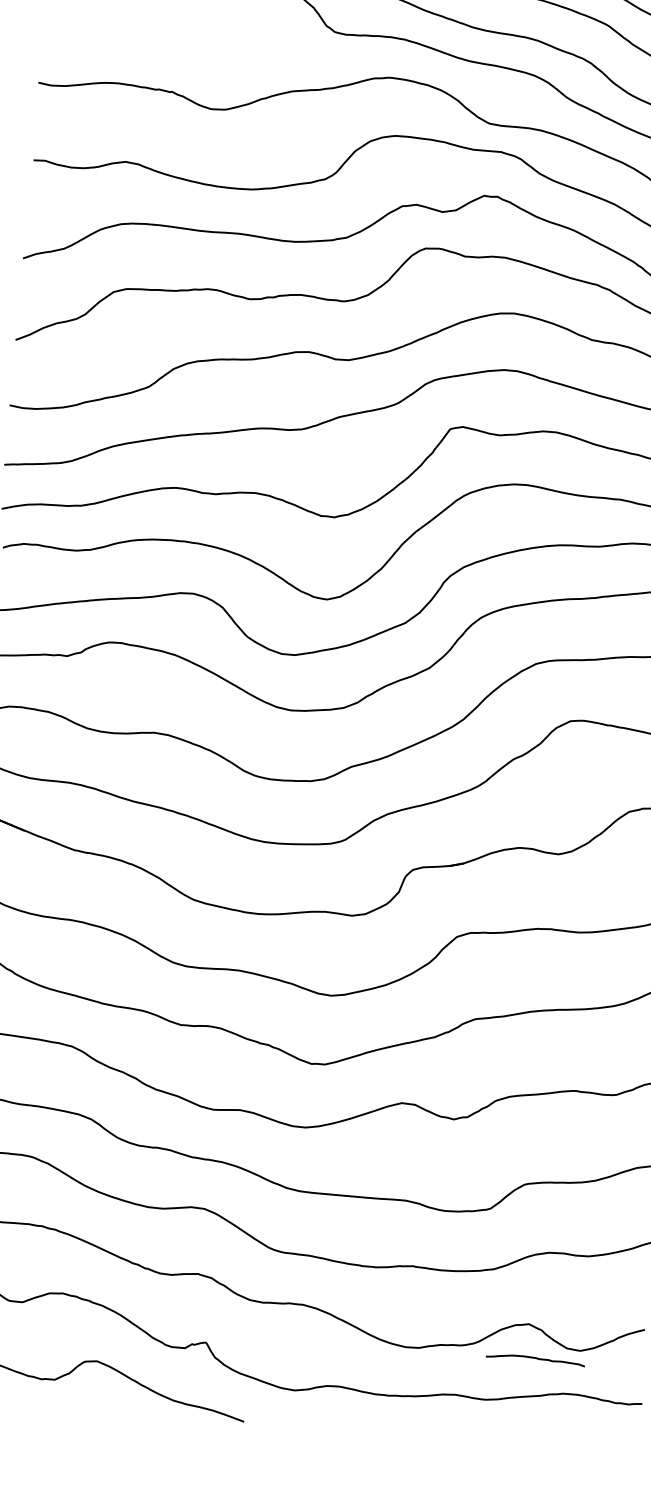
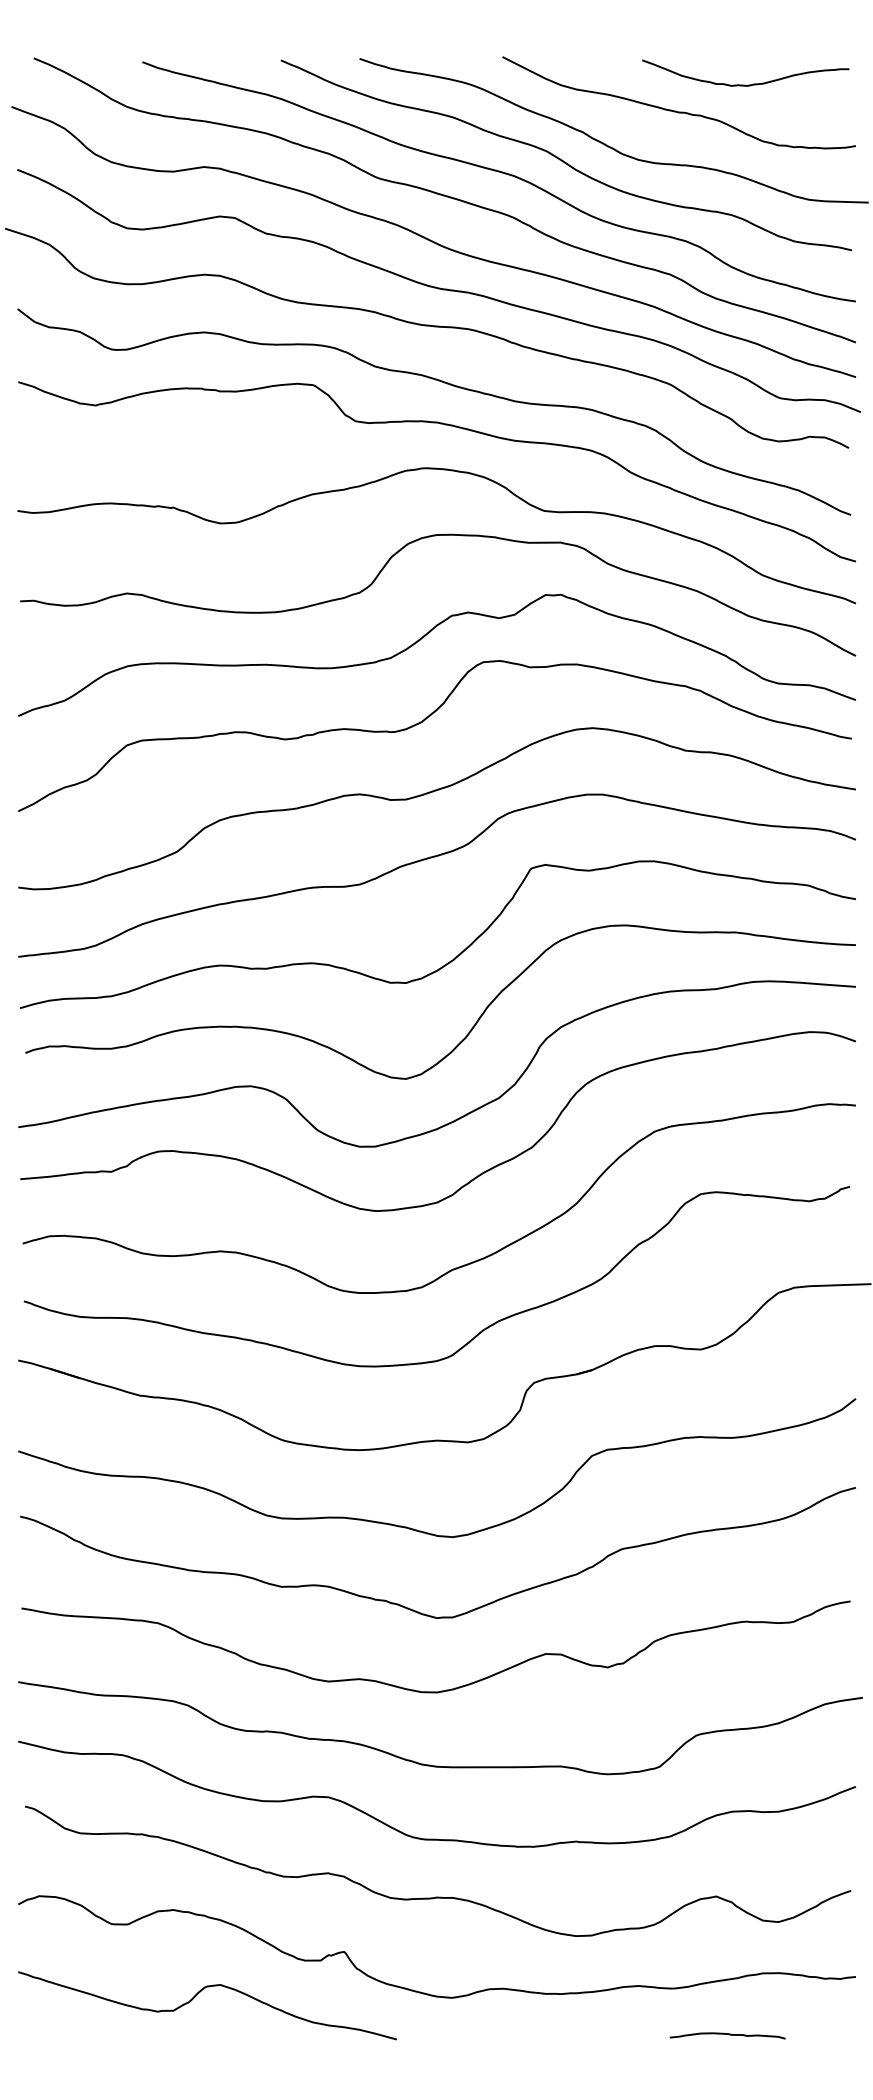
curve: (535, 1358) -> (727, 2034), moved

